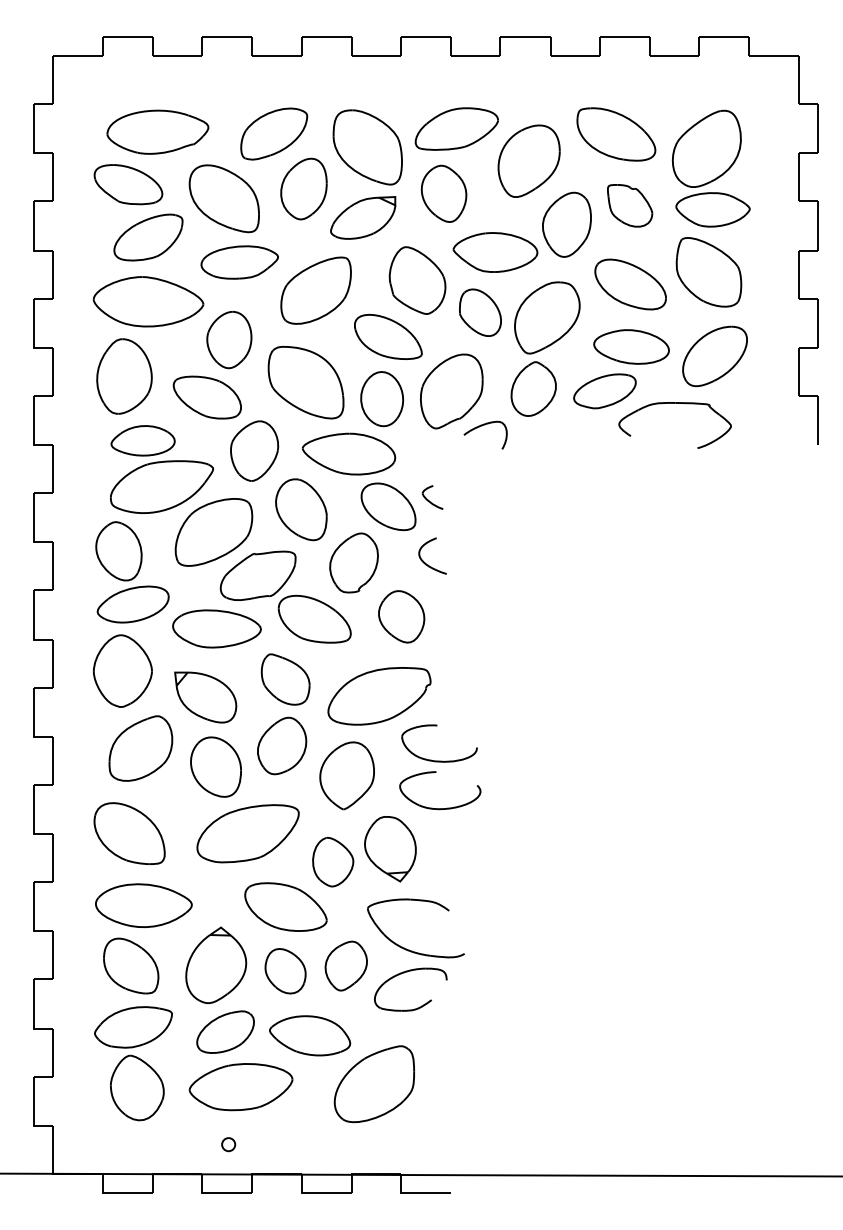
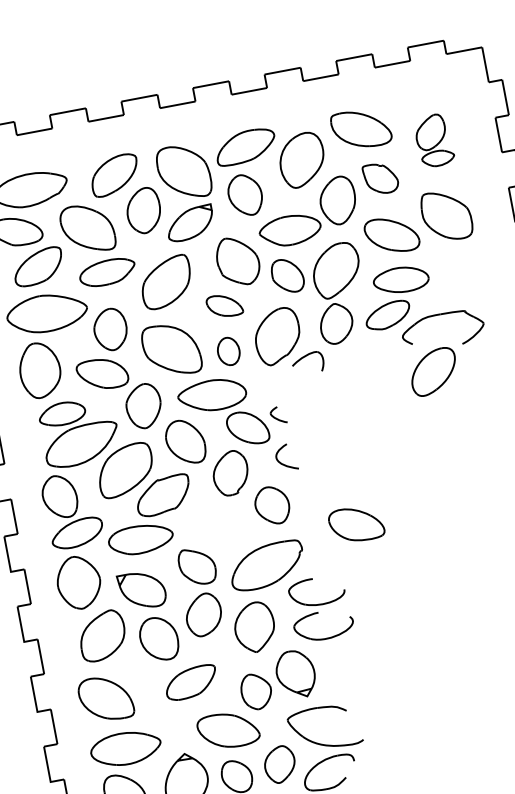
part: (710, 168) -> (433, 140), size x0.6
part: (388, 336) -> (224, 305), size x0.7
part: (714, 356) -> (433, 371), moved
part: (382, 399) -> (228, 351), size x0.7
part: (314, 618) -> (356, 523), moved
part: (247, 833) -> (190, 682), size x0.7

